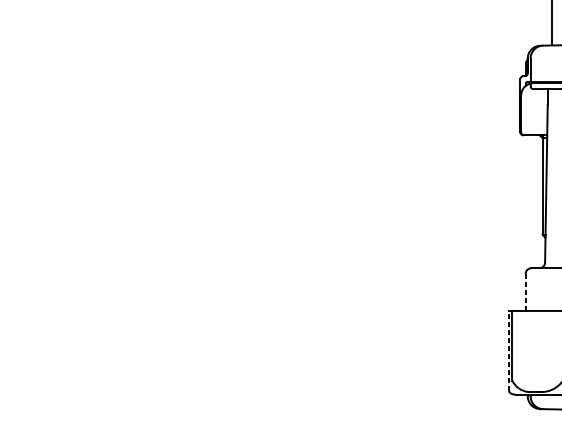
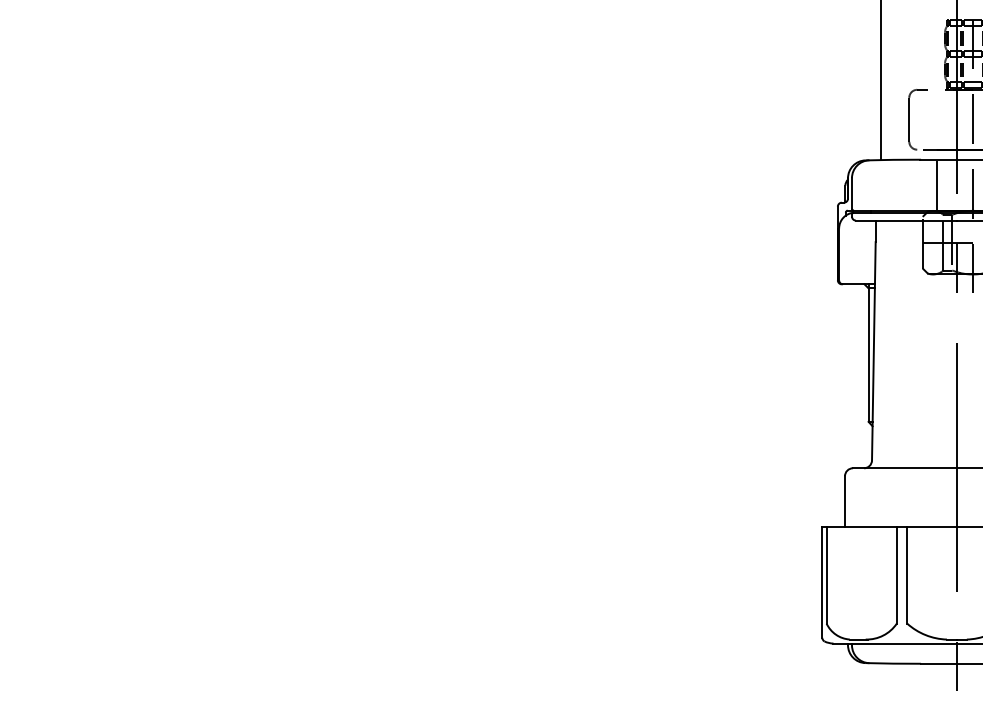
line: (525, 293) -> (845, 502), dashed -> solid
line: (509, 350) -> (822, 581), dashed -> solid

